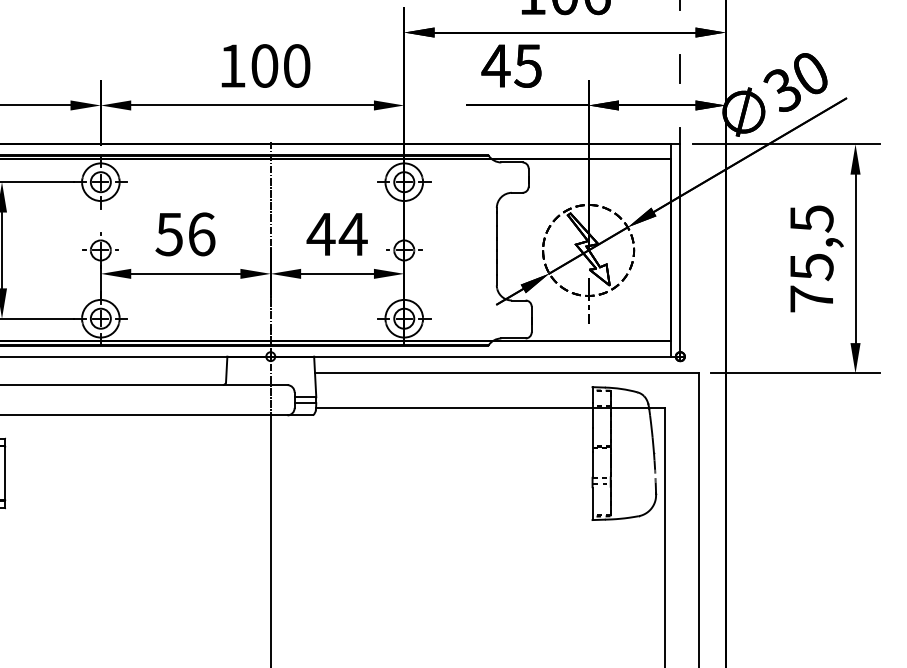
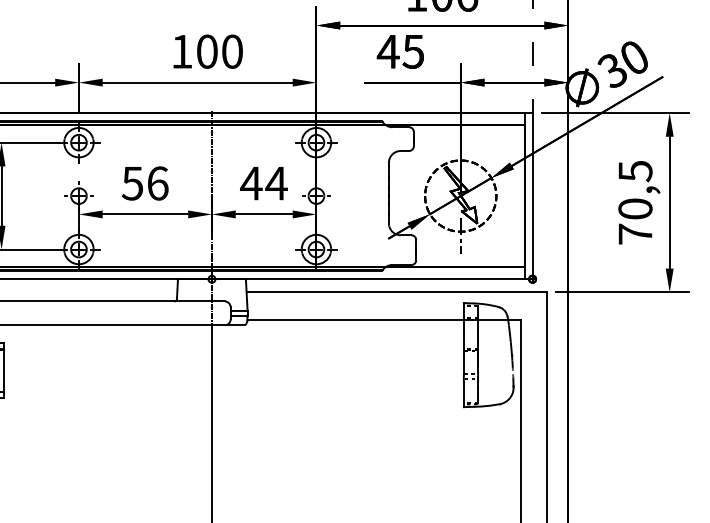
text: (811, 267) -> (635, 209), 75,5 -> 70,5

